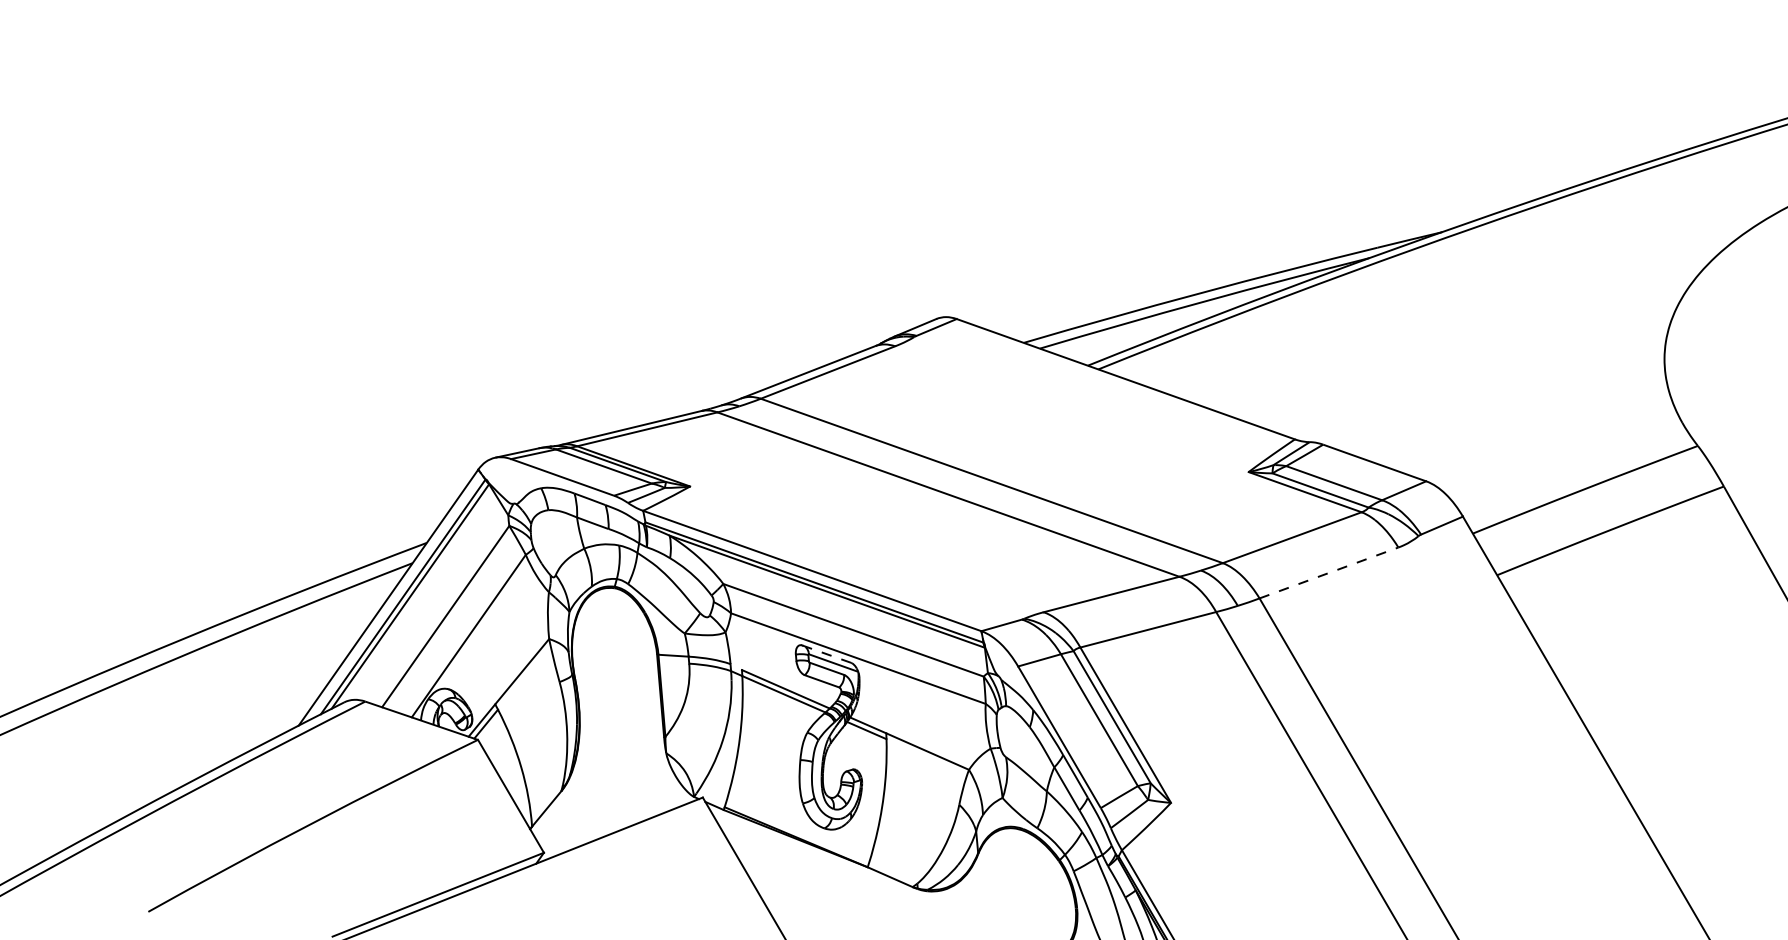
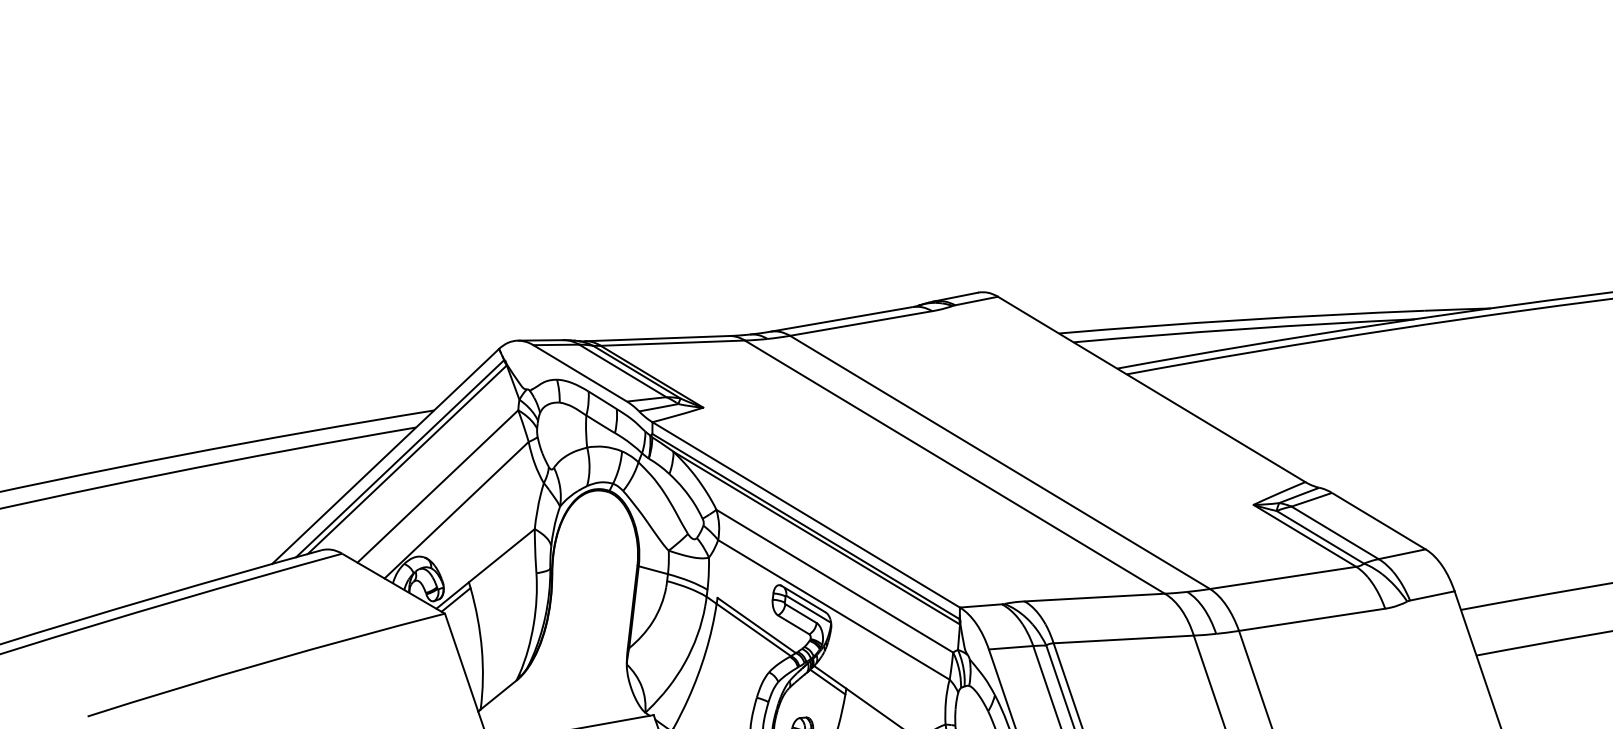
line: (1328, 572) -> (1311, 619), dashed -> solid
line: (826, 654) -> (803, 599), dashed -> solid

